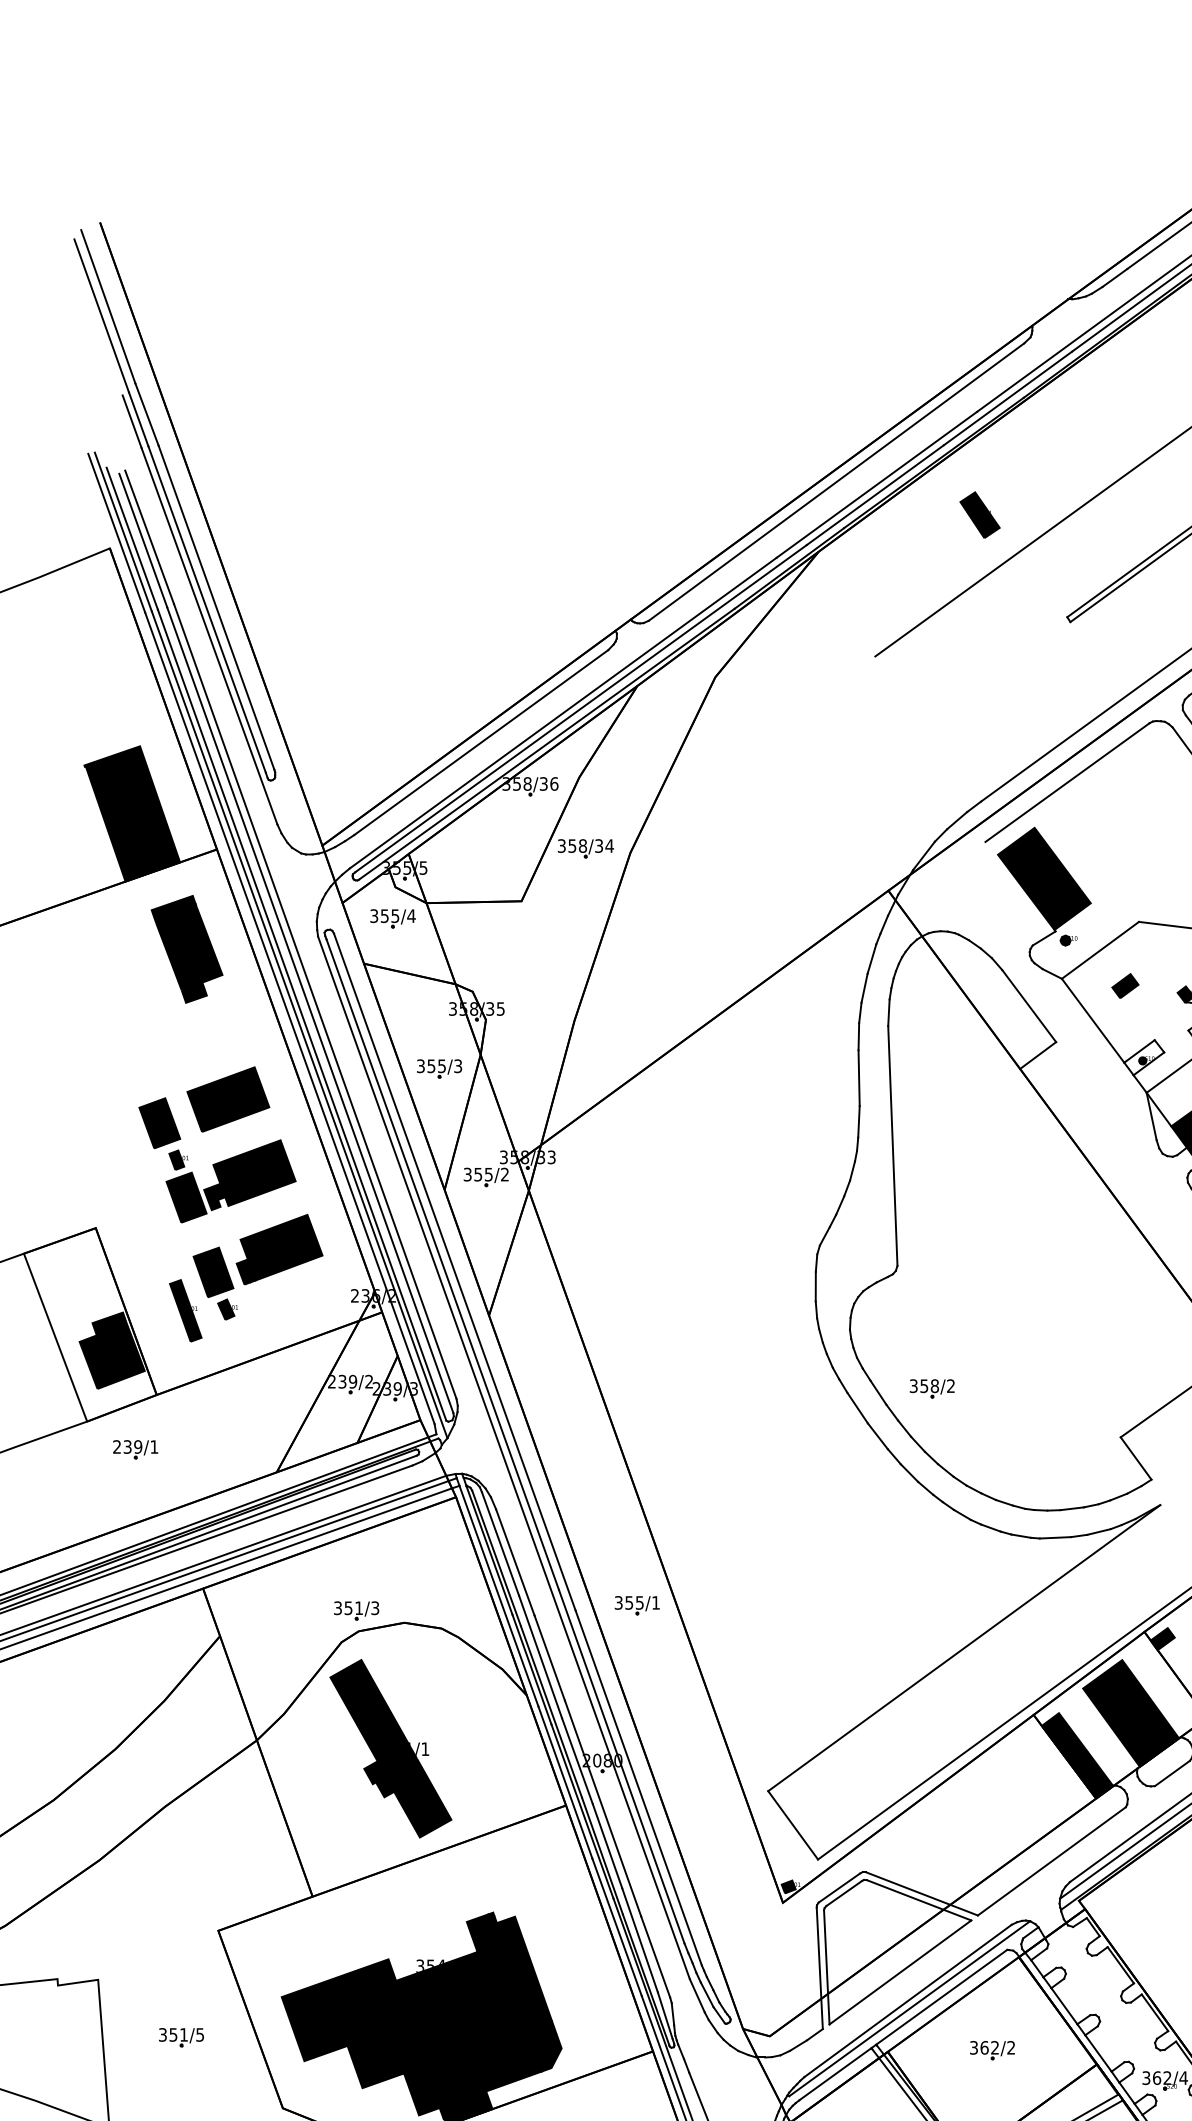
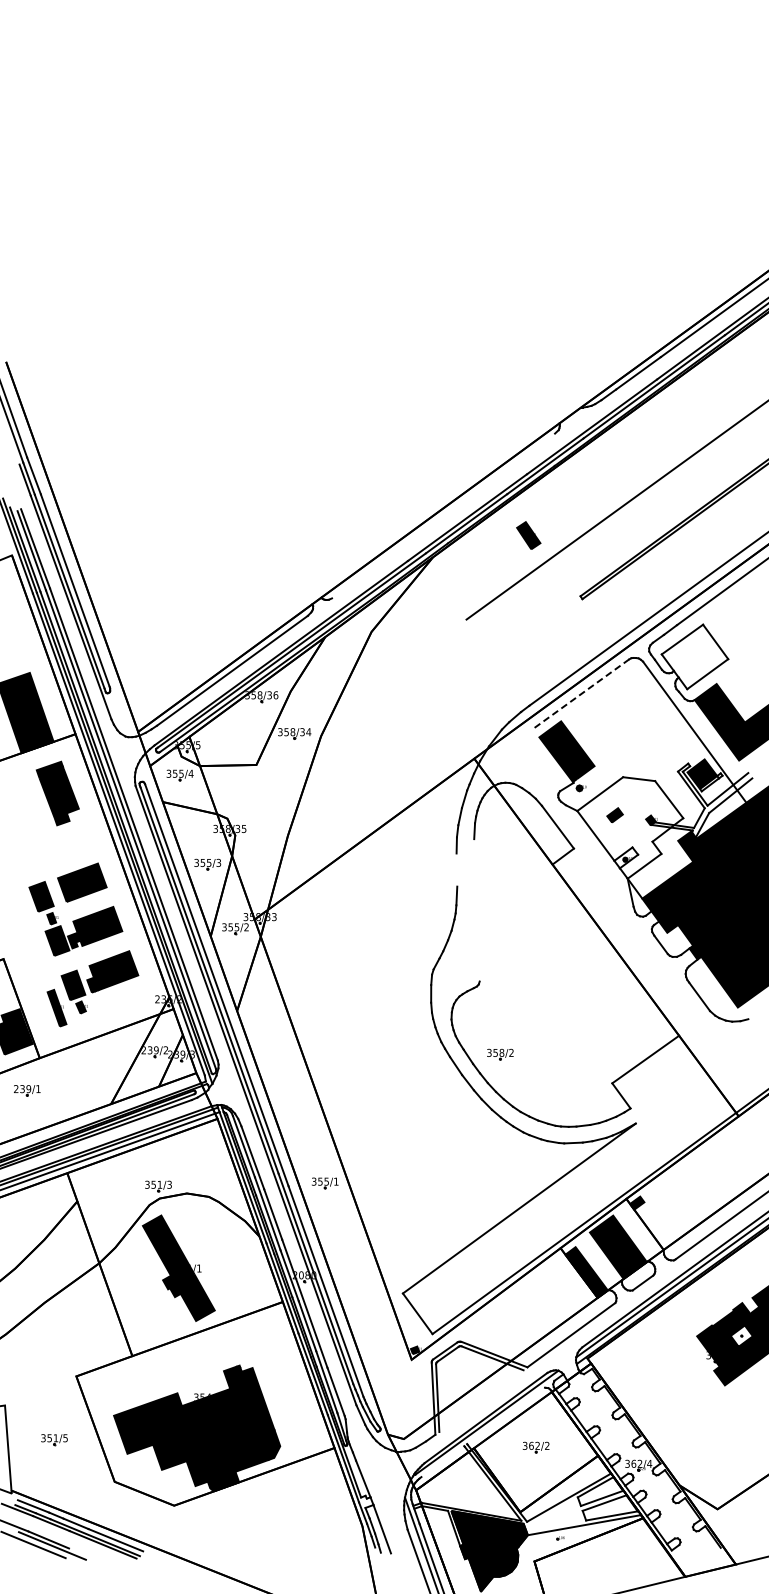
line: (836, 481) -> (443, 515), removed
line: (1067, 782) -> (580, 694), solid -> dashed
line: (858, 1077) -> (456, 869), removed
line: (892, 1146) -> (476, 910), removed
line: (900, 1973) -> (481, 1401), removed
line: (902, 2025) -> (482, 1432), removed

